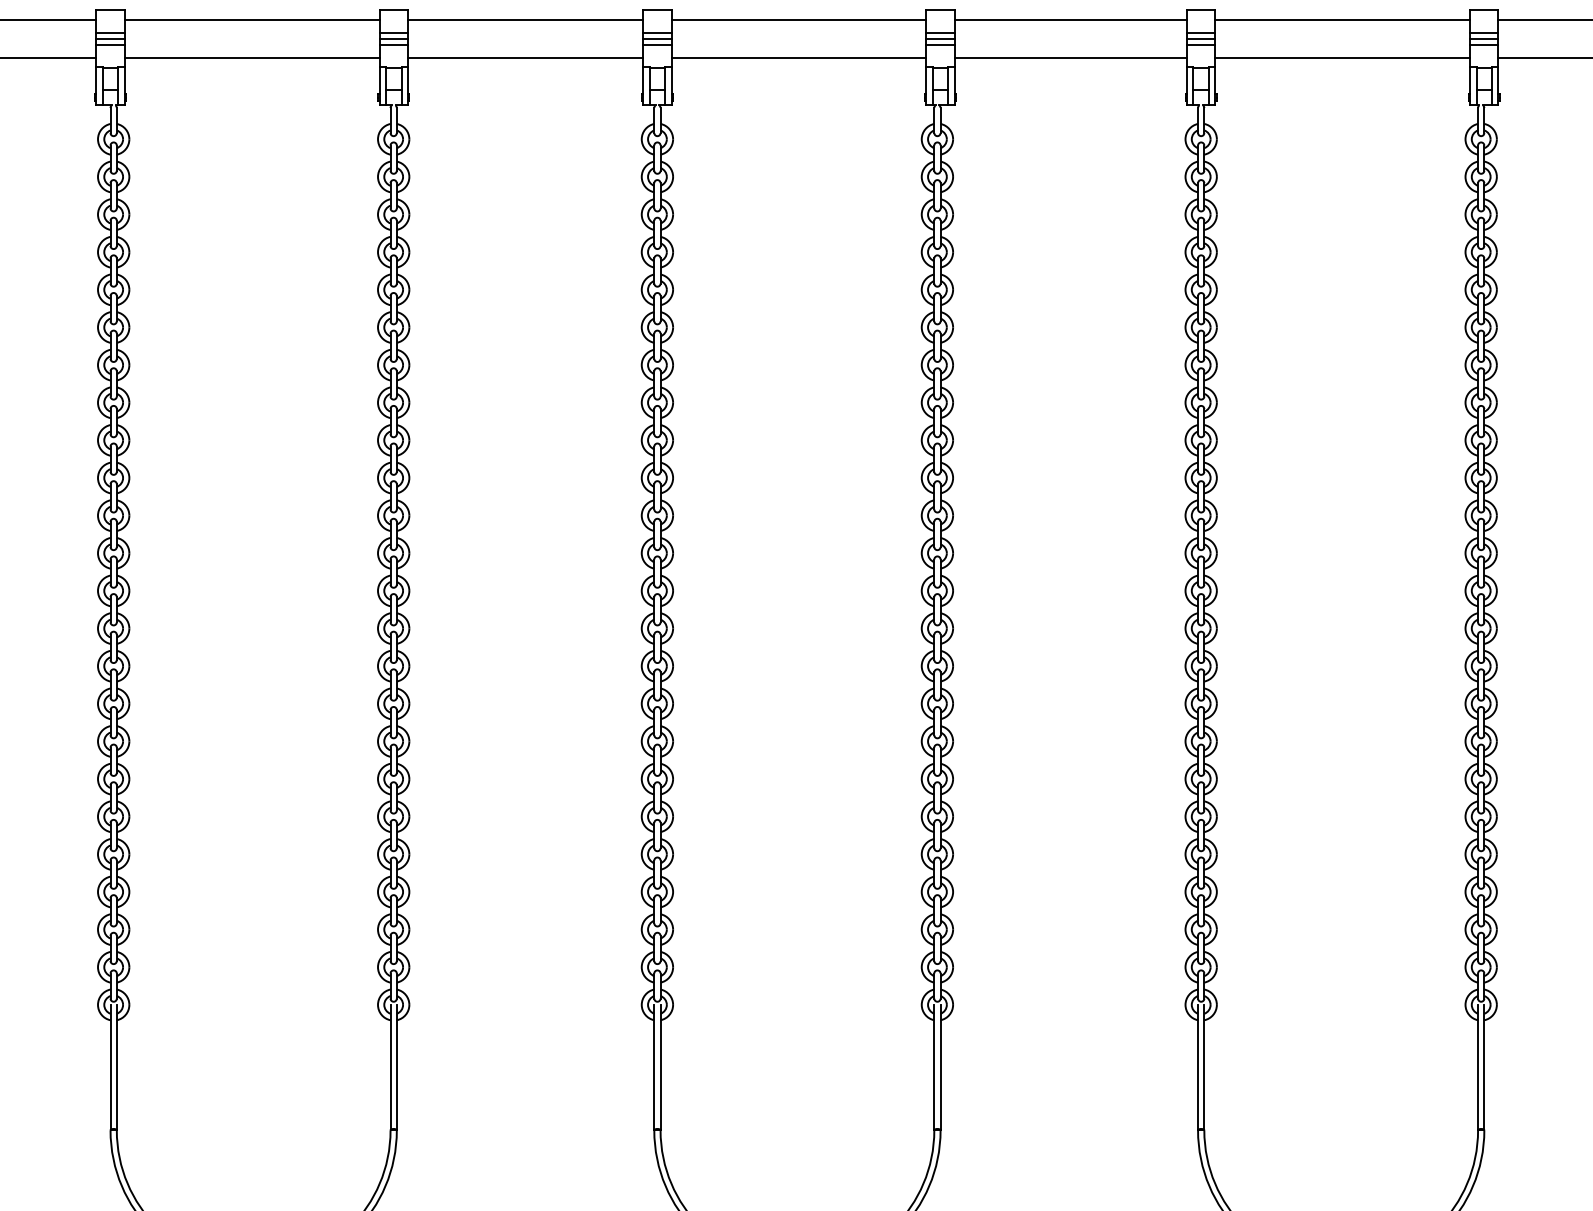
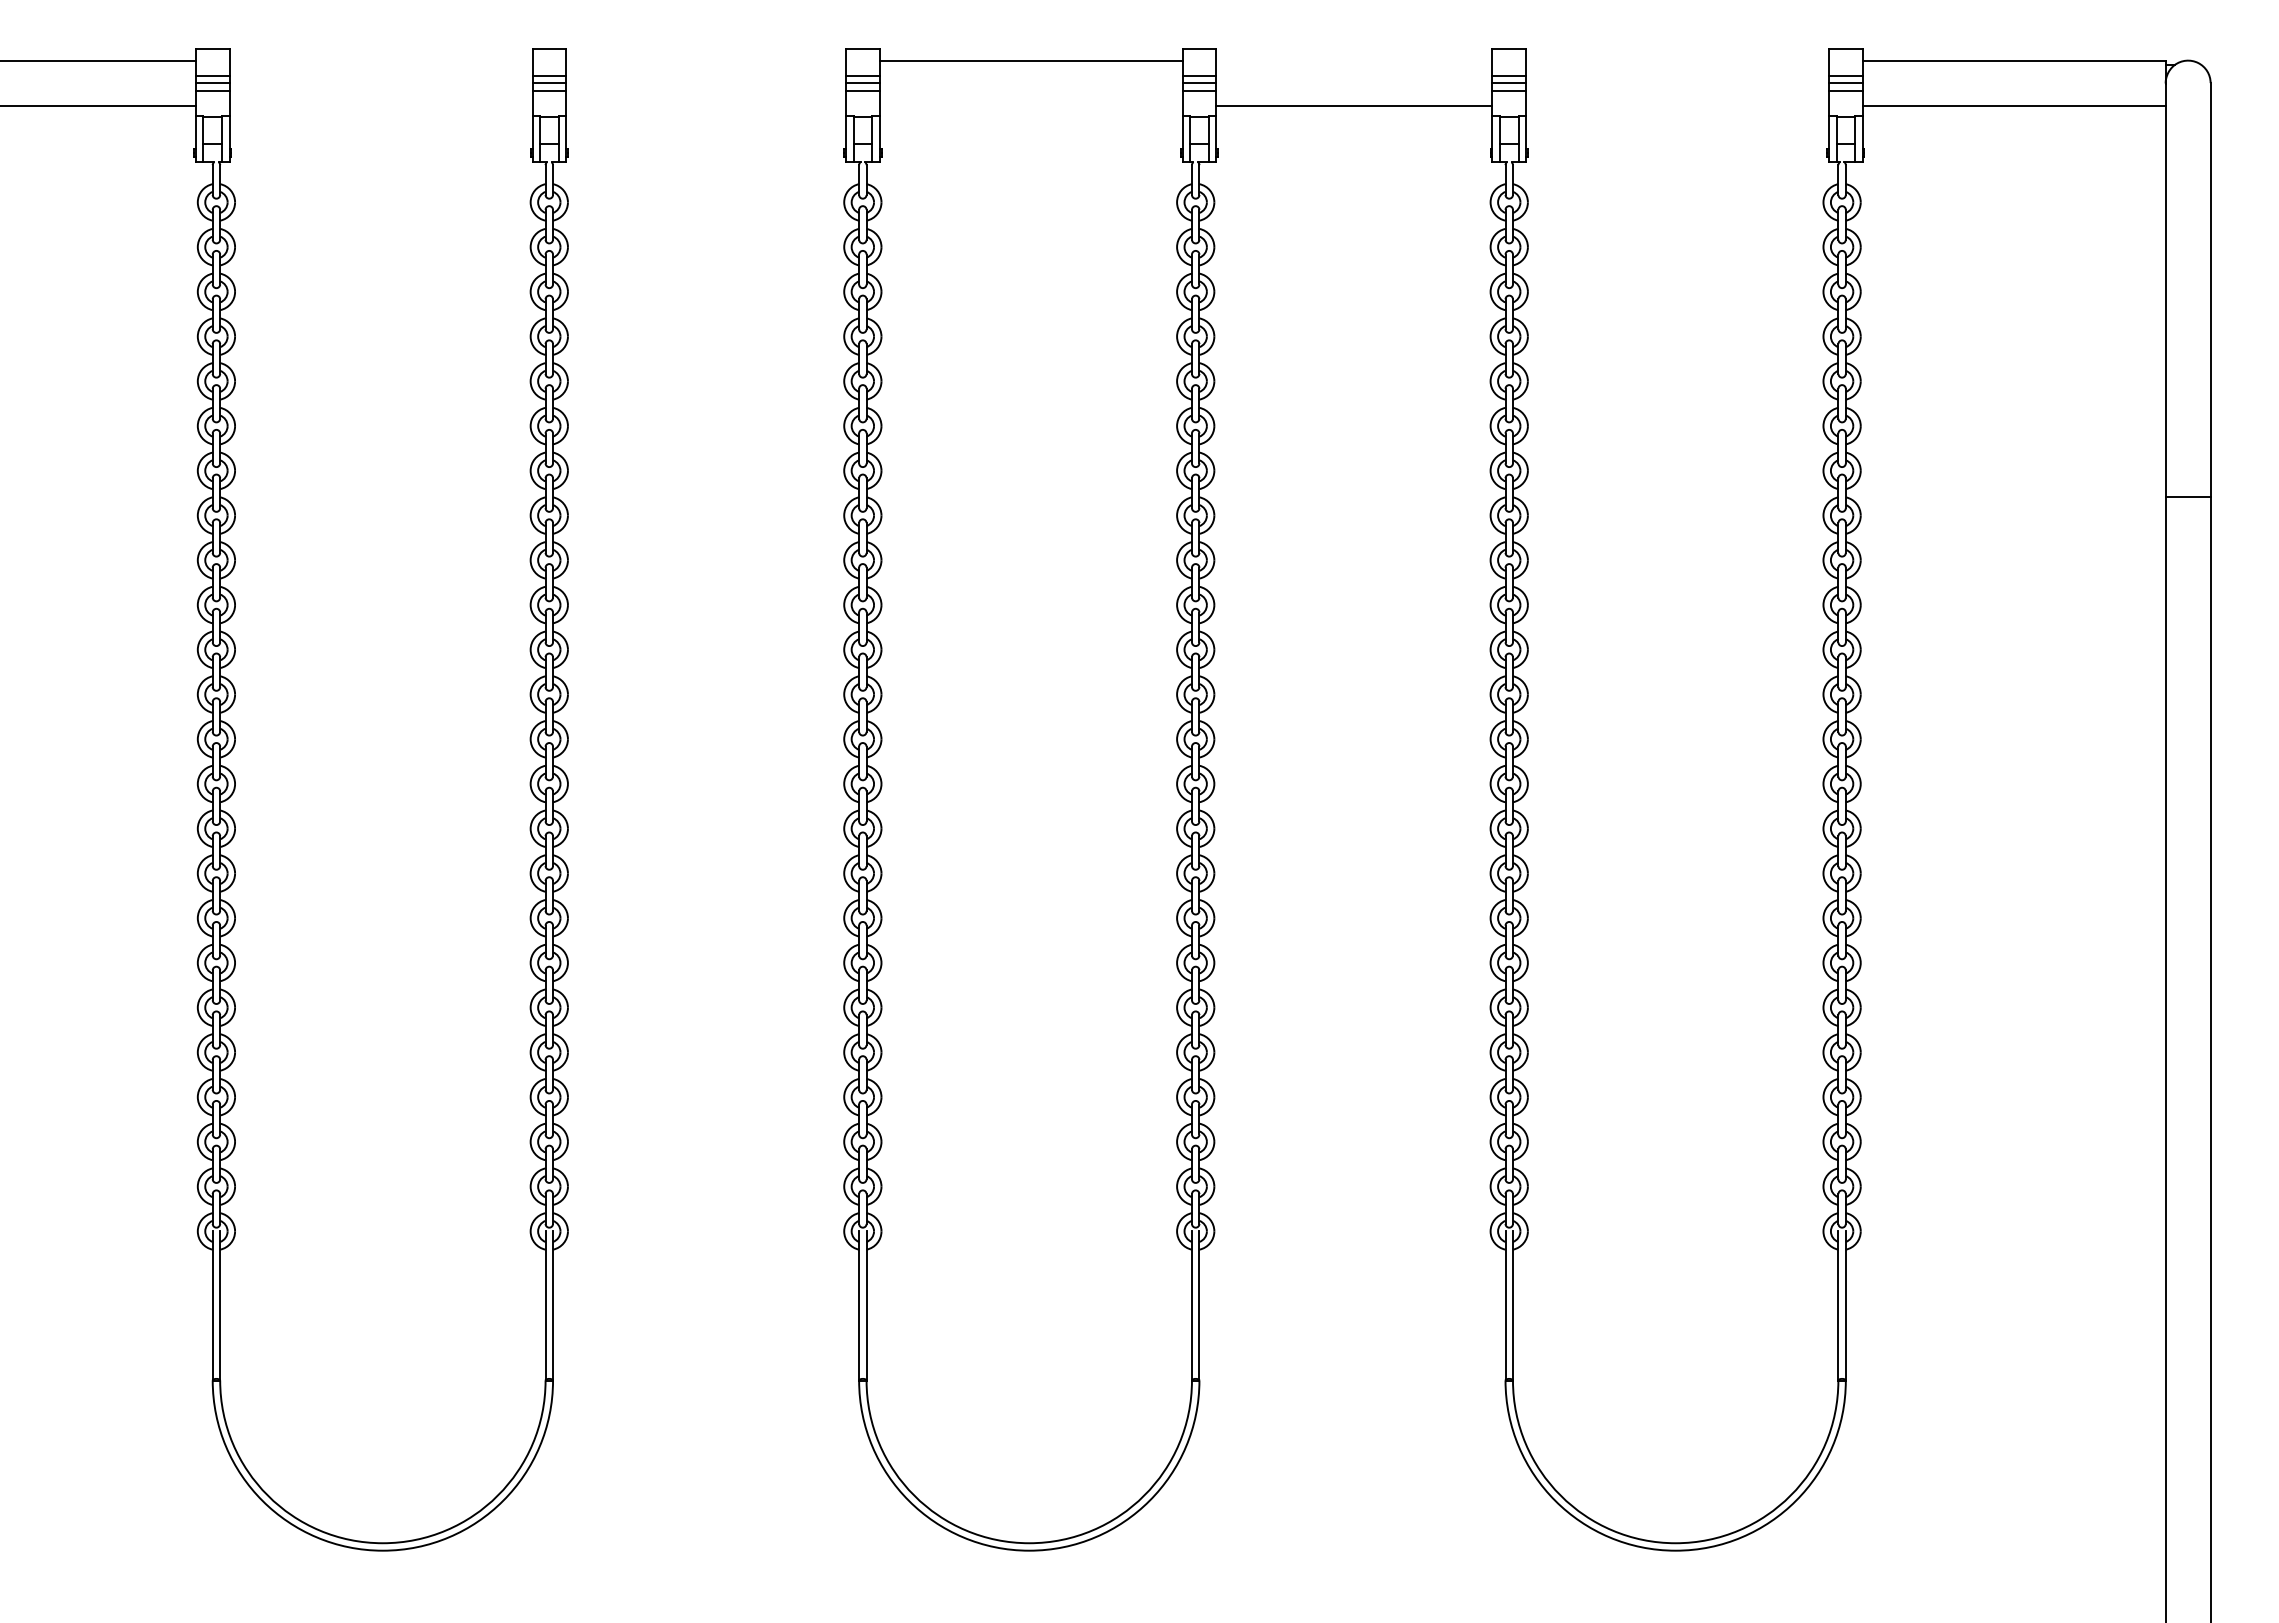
line: (251, 19) -> (380, 60), removed
line: (525, 19) -> (706, 60), removed
line: (1071, 19) -> (1354, 60), removed
line: (1342, 19) -> (1677, 60), removed
line: (251, 57) -> (380, 105), removed
line: (525, 57) -> (706, 105), removed
line: (798, 57) -> (1030, 105), removed
line: (1342, 57) -> (1677, 105), removed

